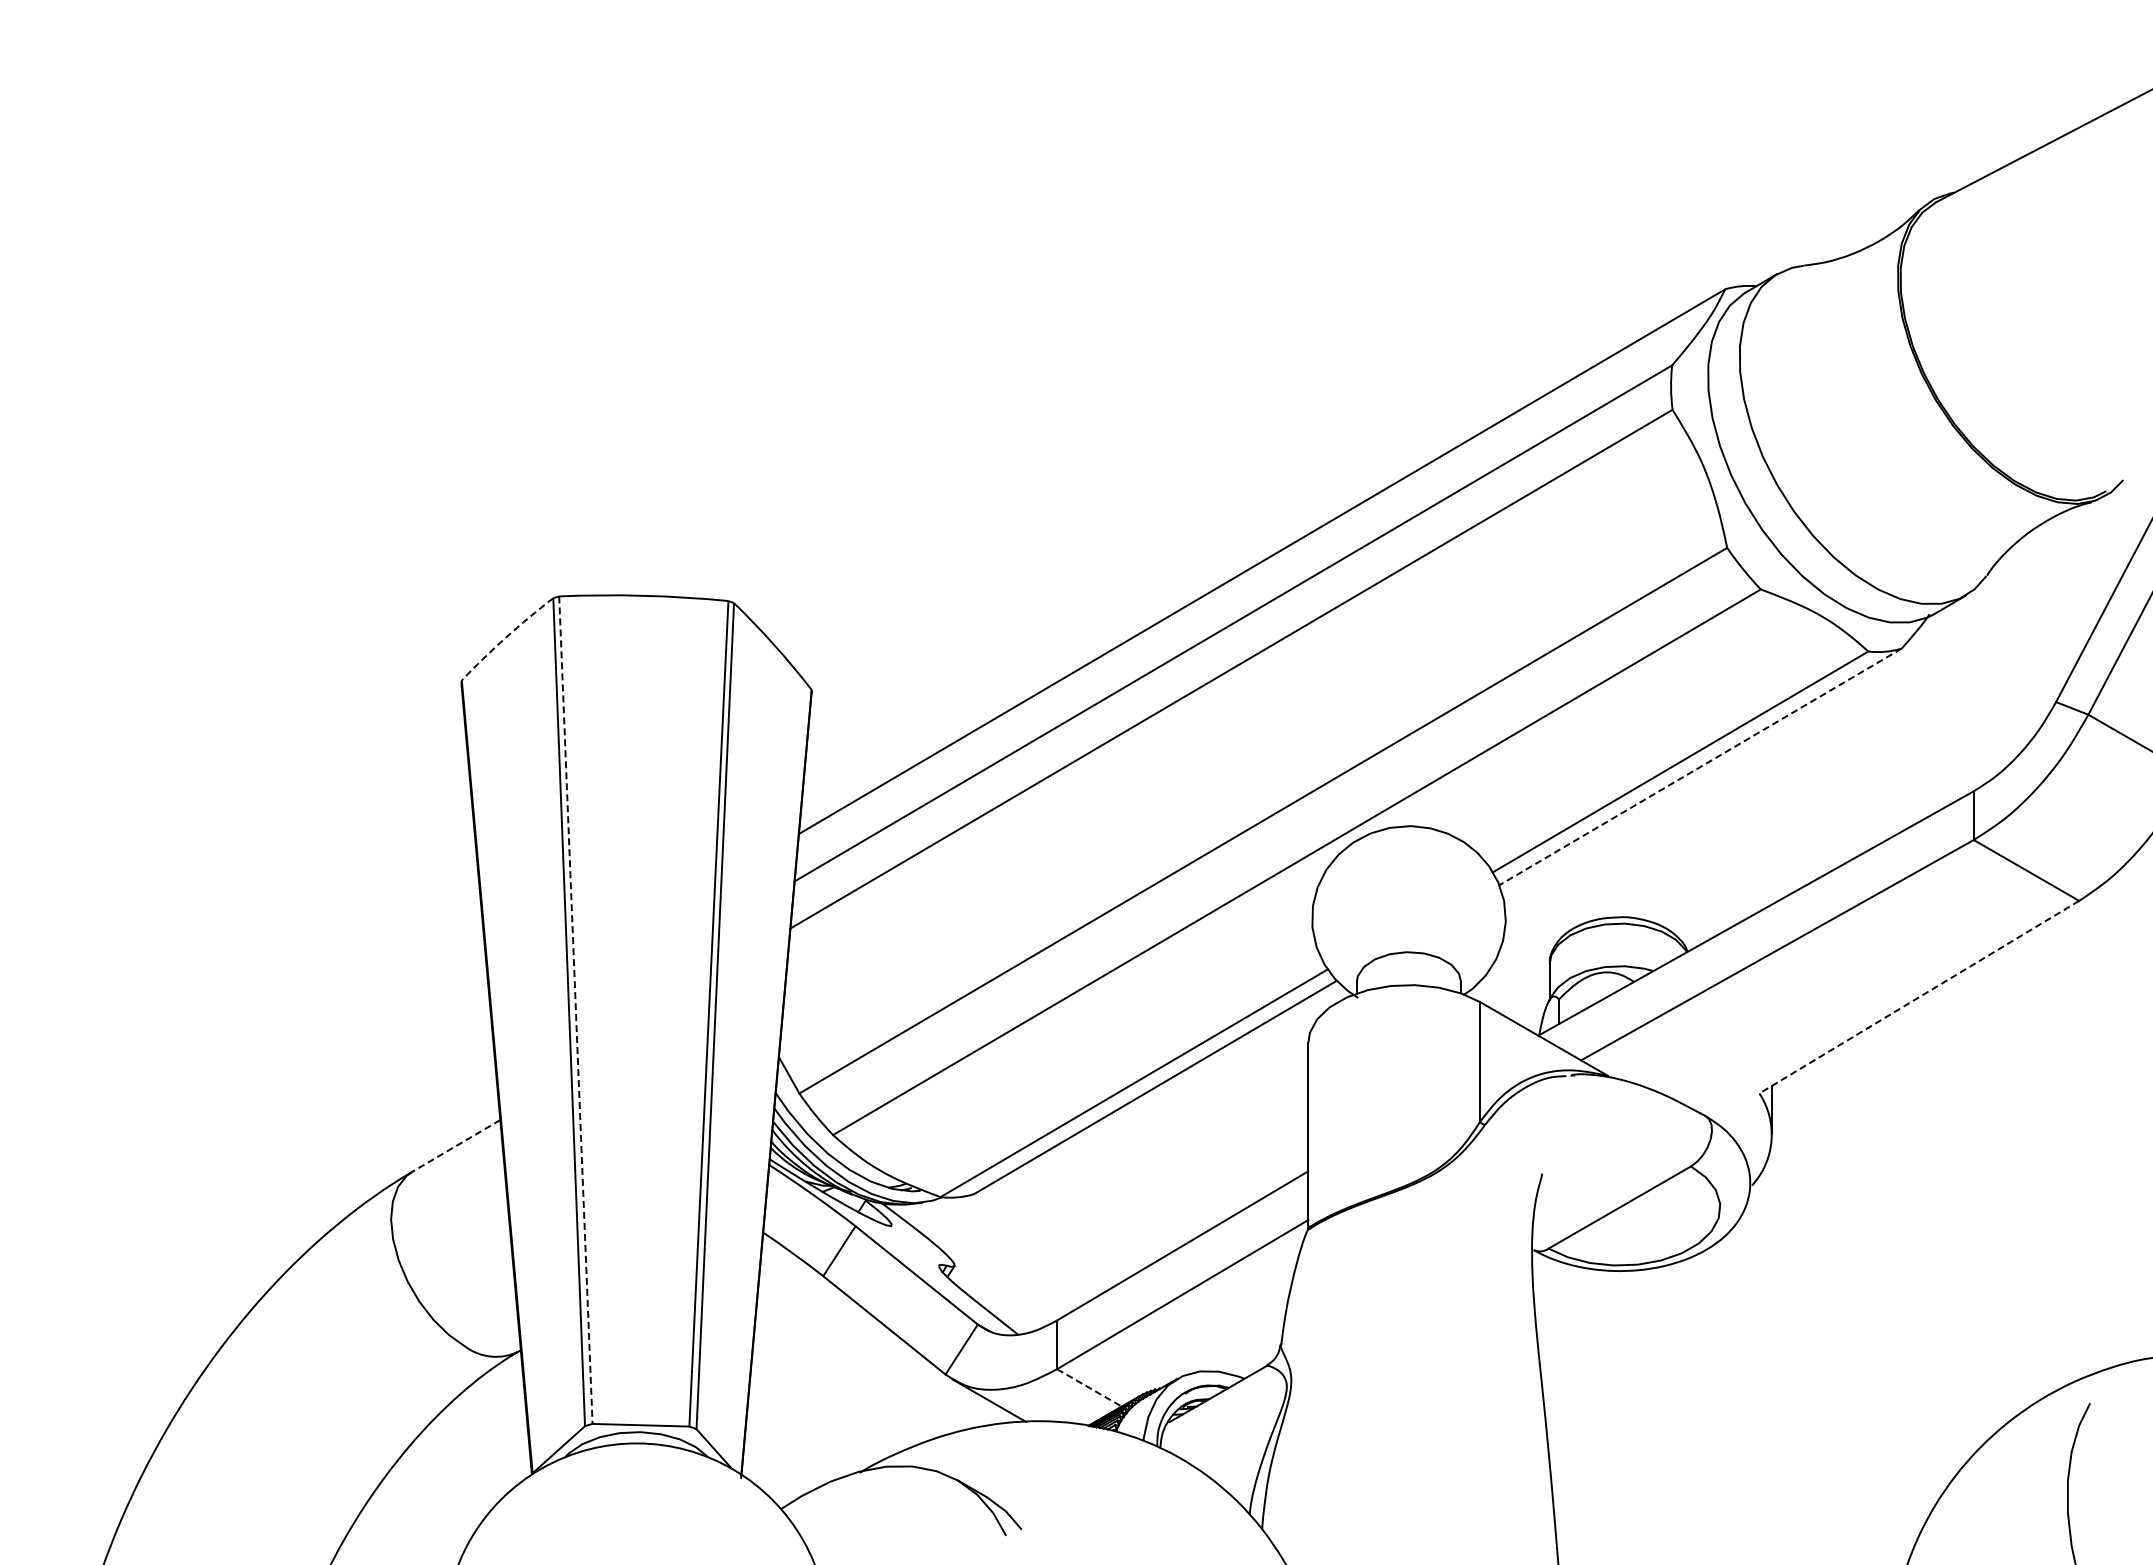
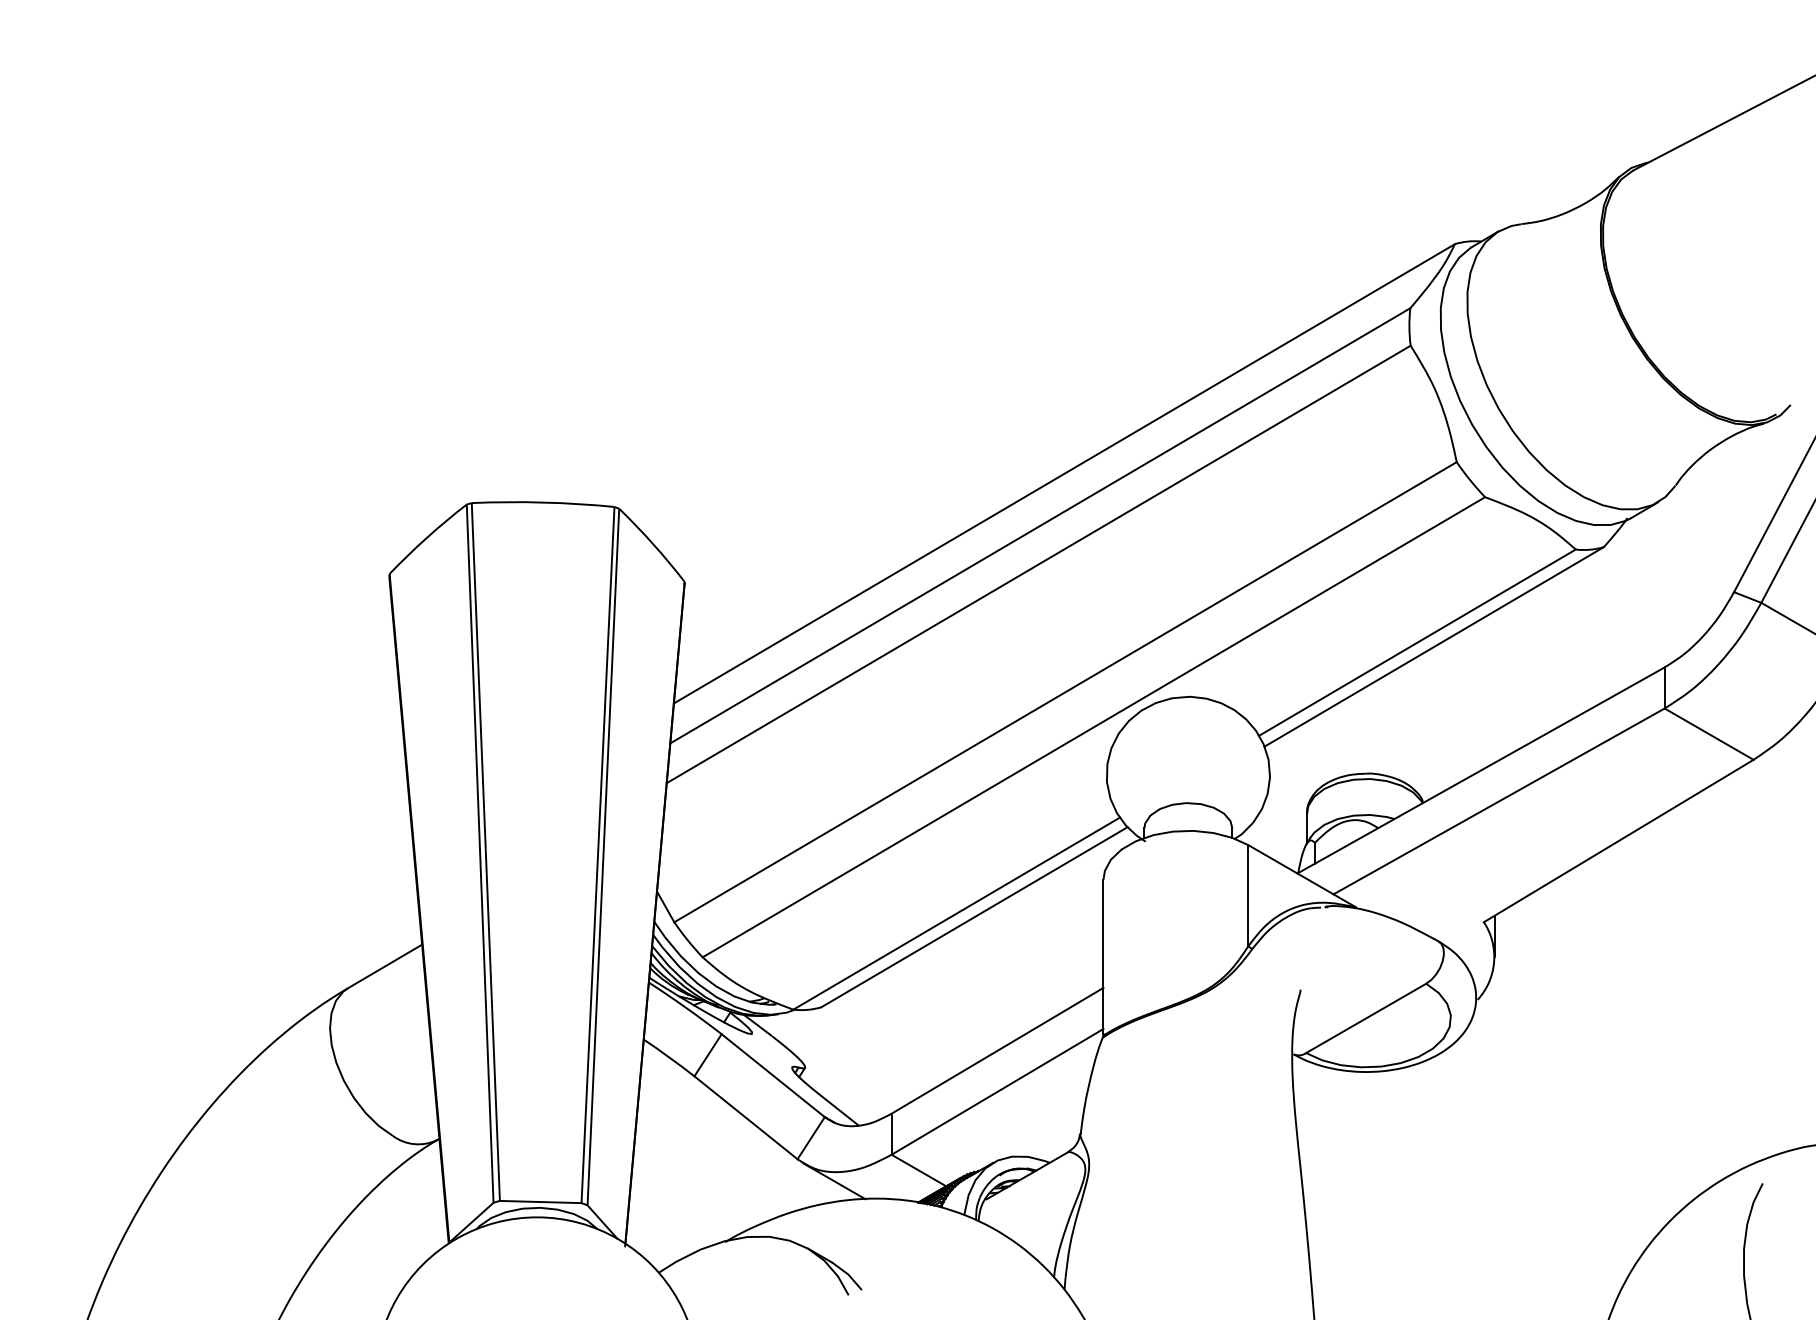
arc: (506, 637) -> (427, 537), dashed -> solid
line: (1700, 767) -> (1434, 647), dashed -> solid
line: (1919, 997) -> (1618, 841), dashed -> solid
line: (575, 1009) -> (485, 851), dashed -> solid
line: (455, 1146) -> (384, 966), dashed -> solid
line: (1089, 1388) -> (918, 1171), dashed -> solid

